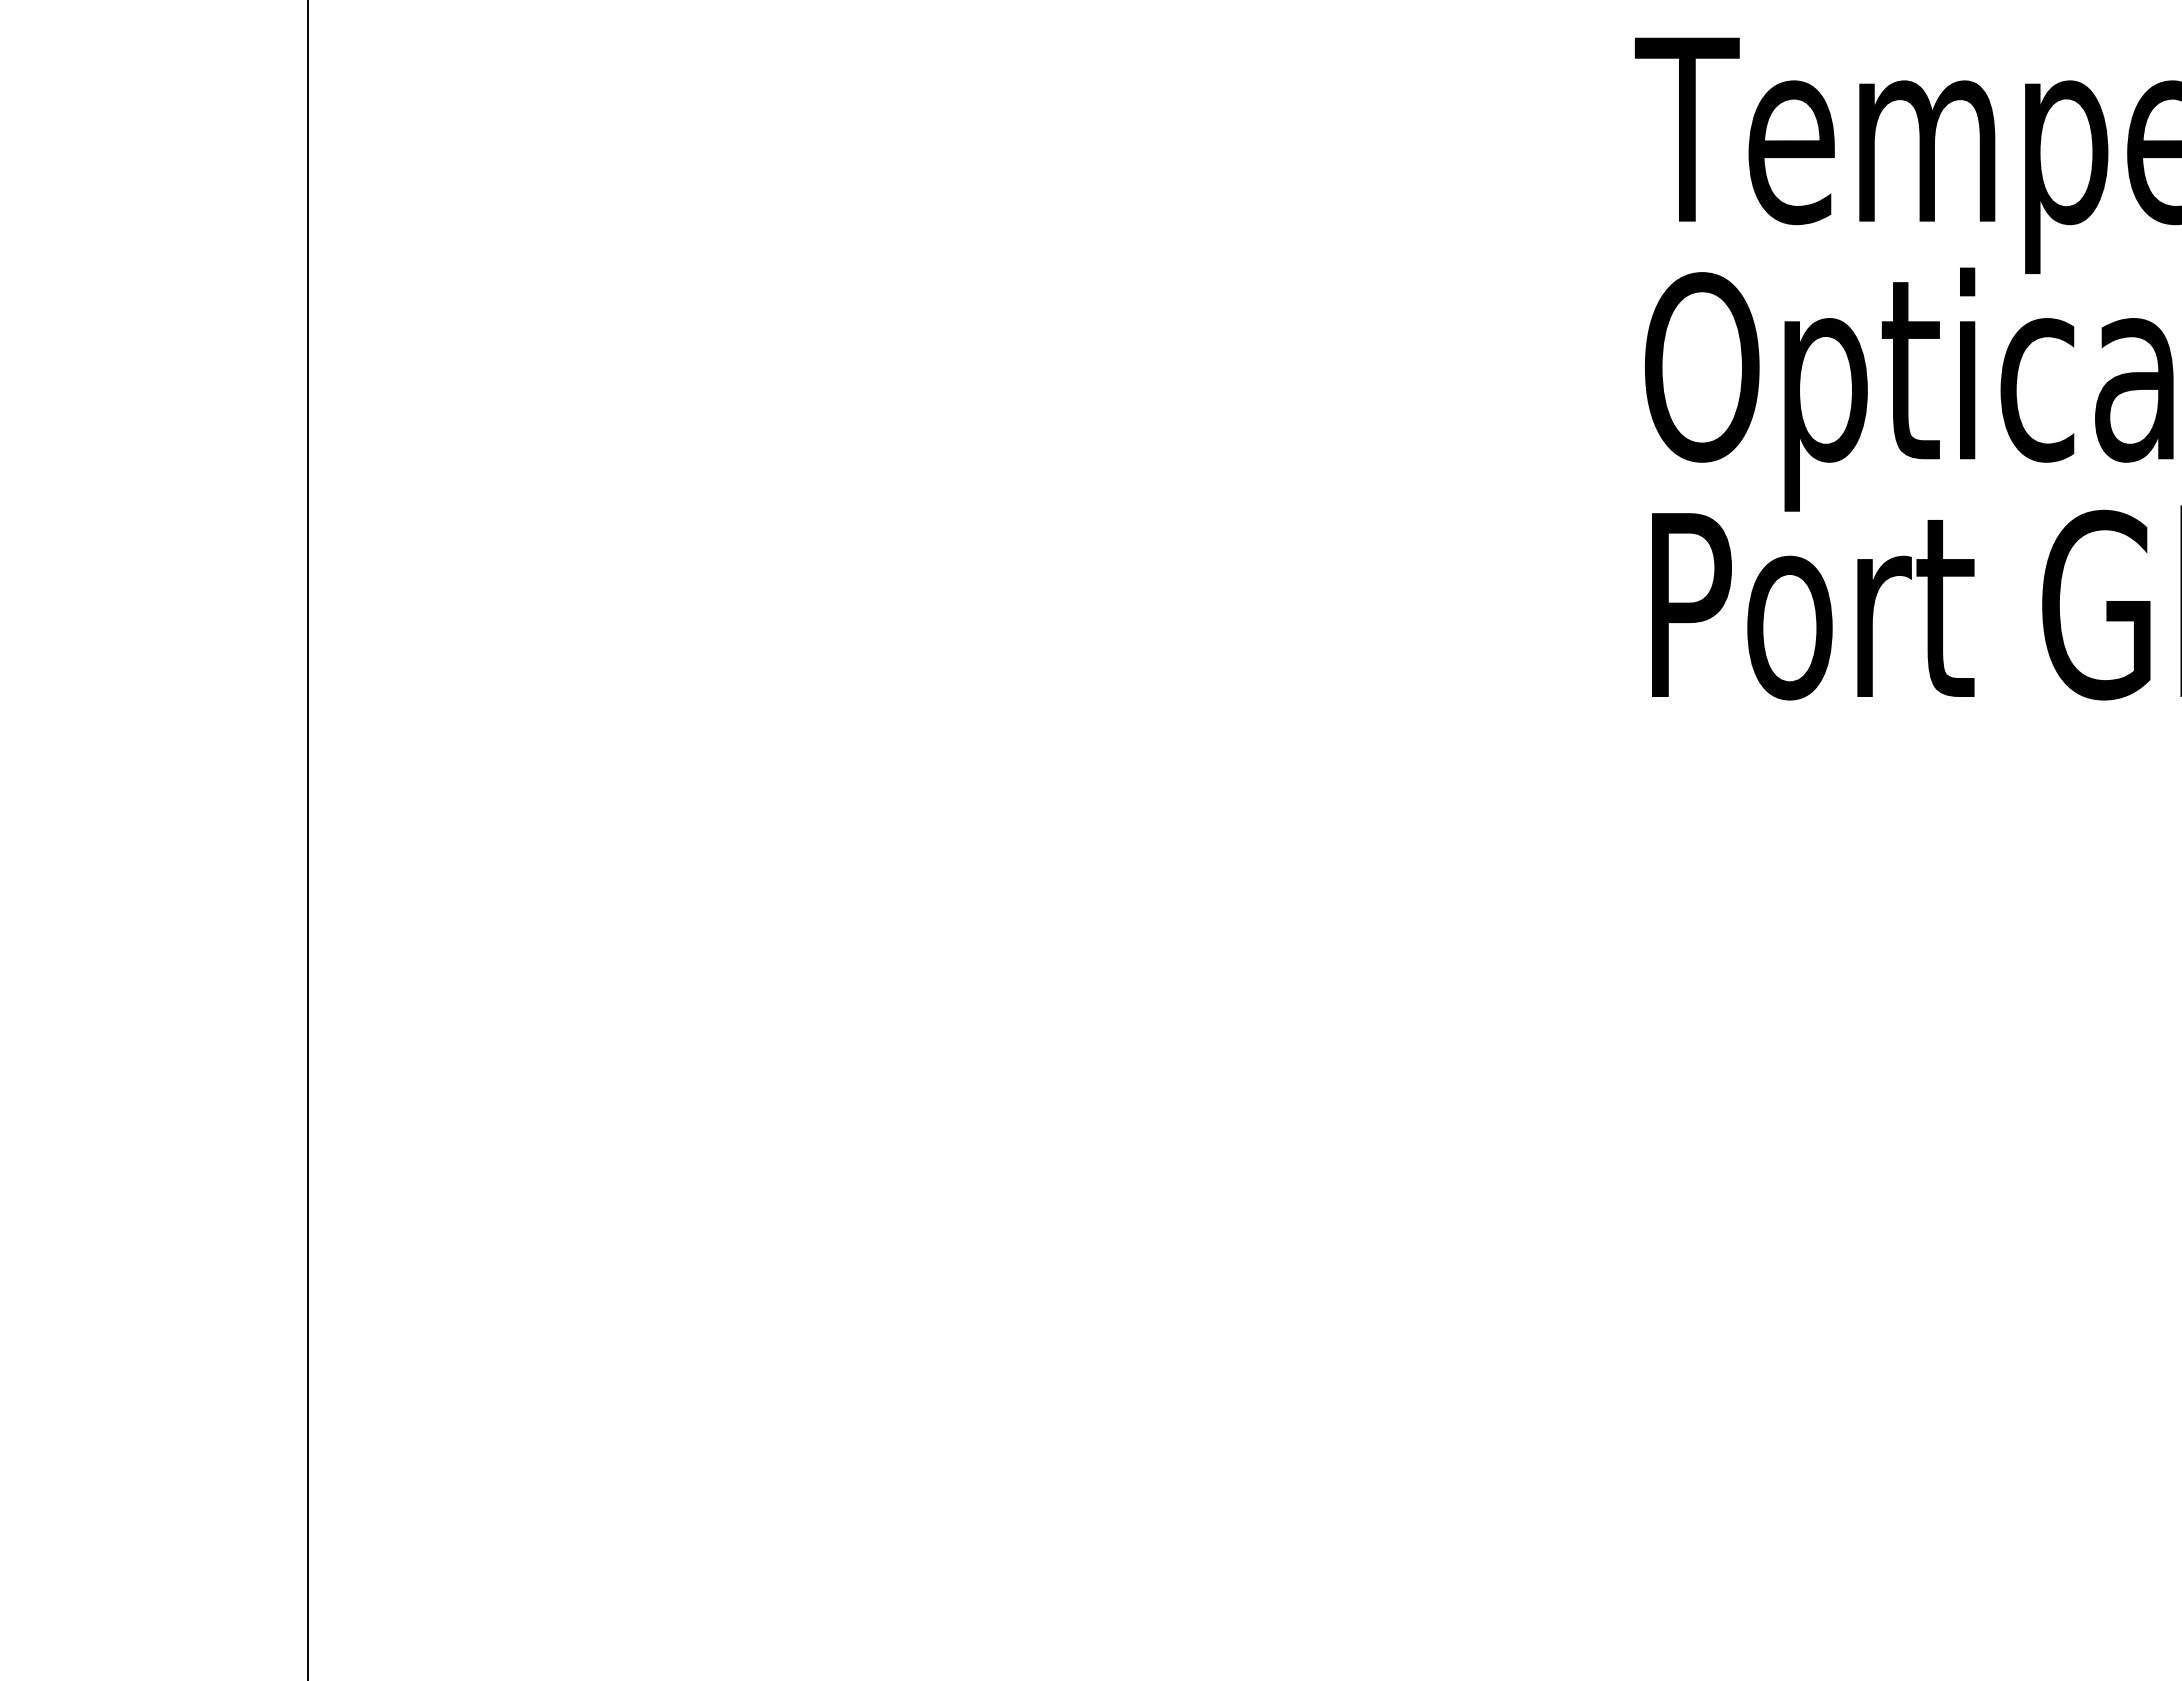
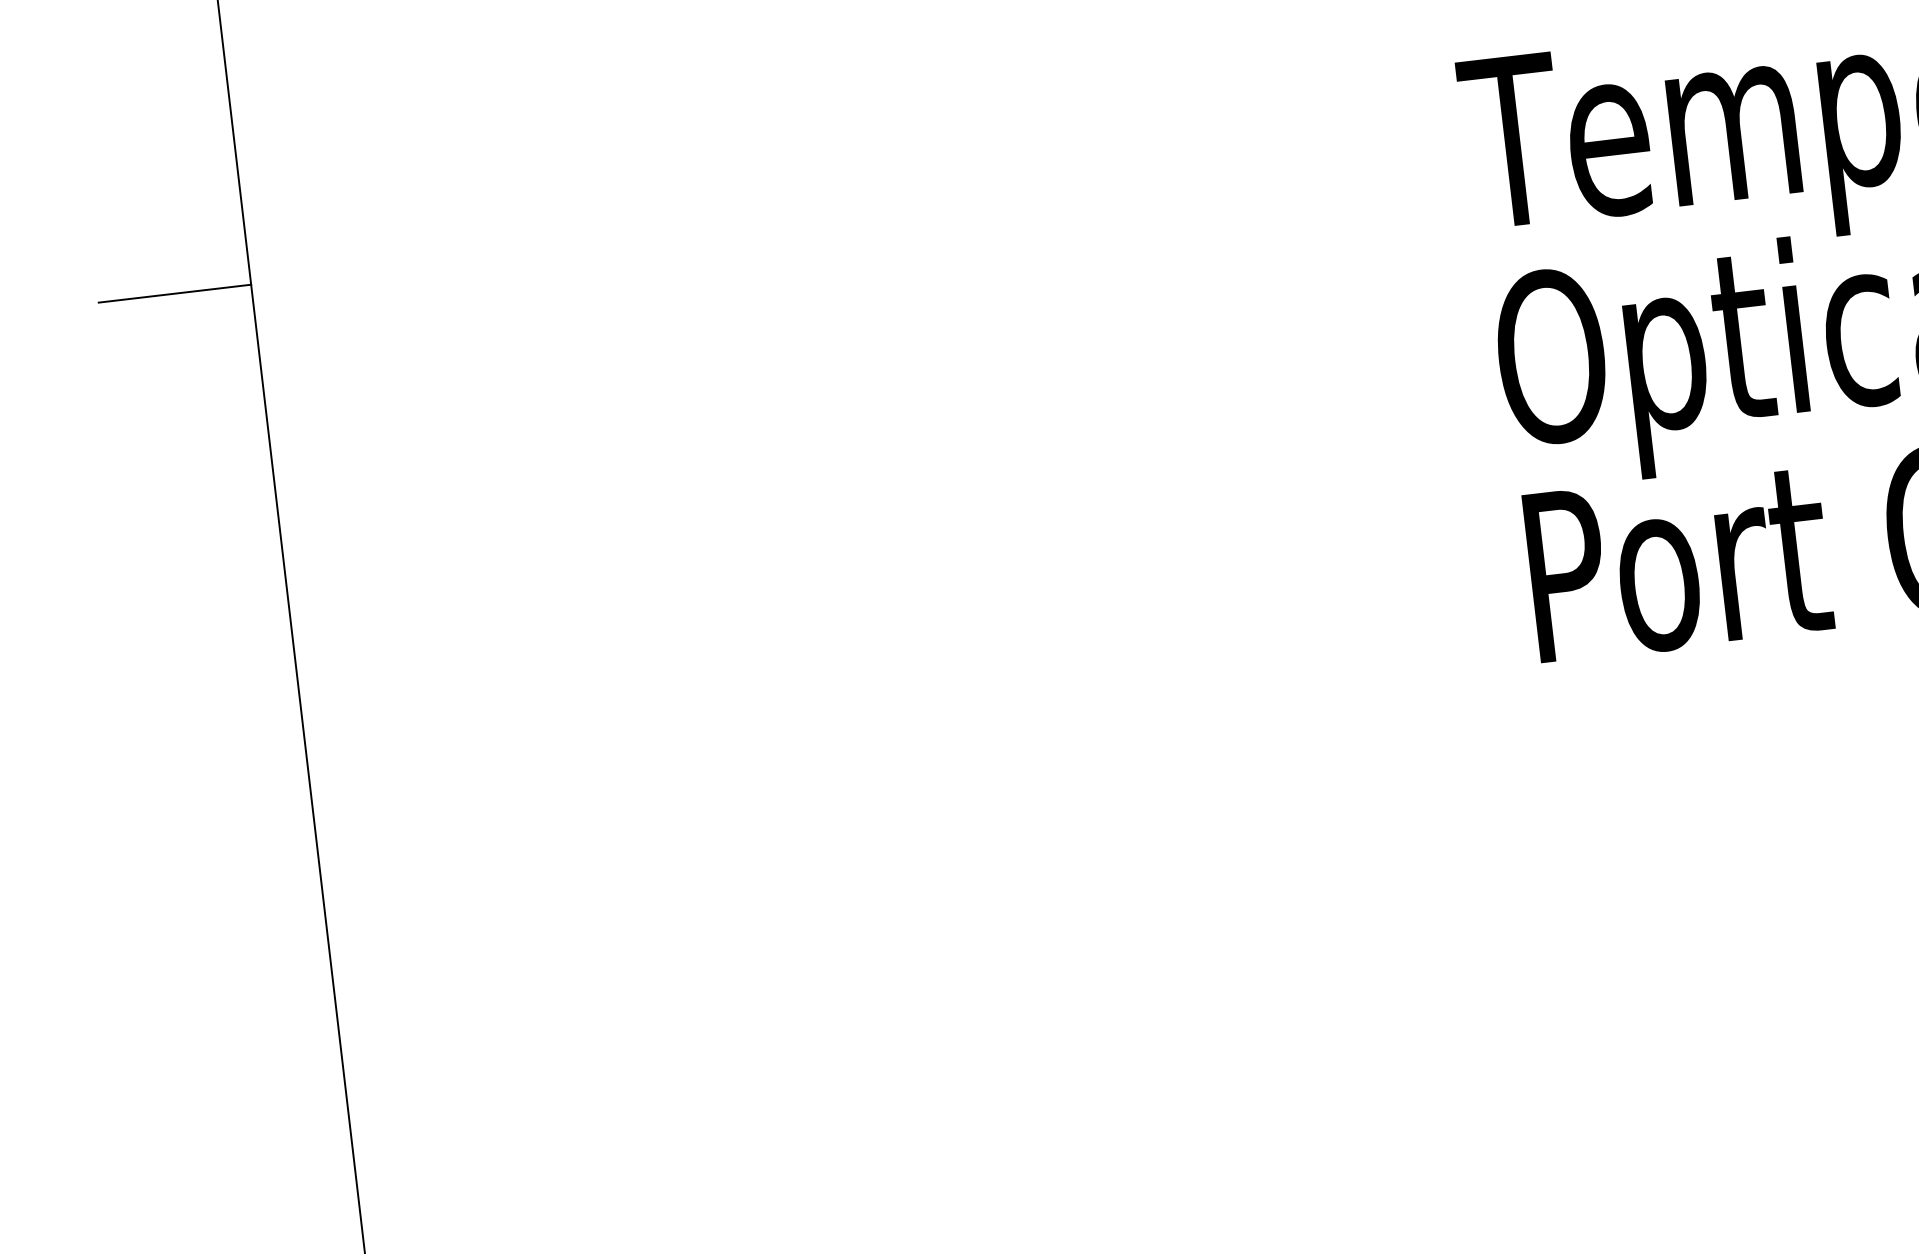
line: (224, 124) -> (174, 293), added

